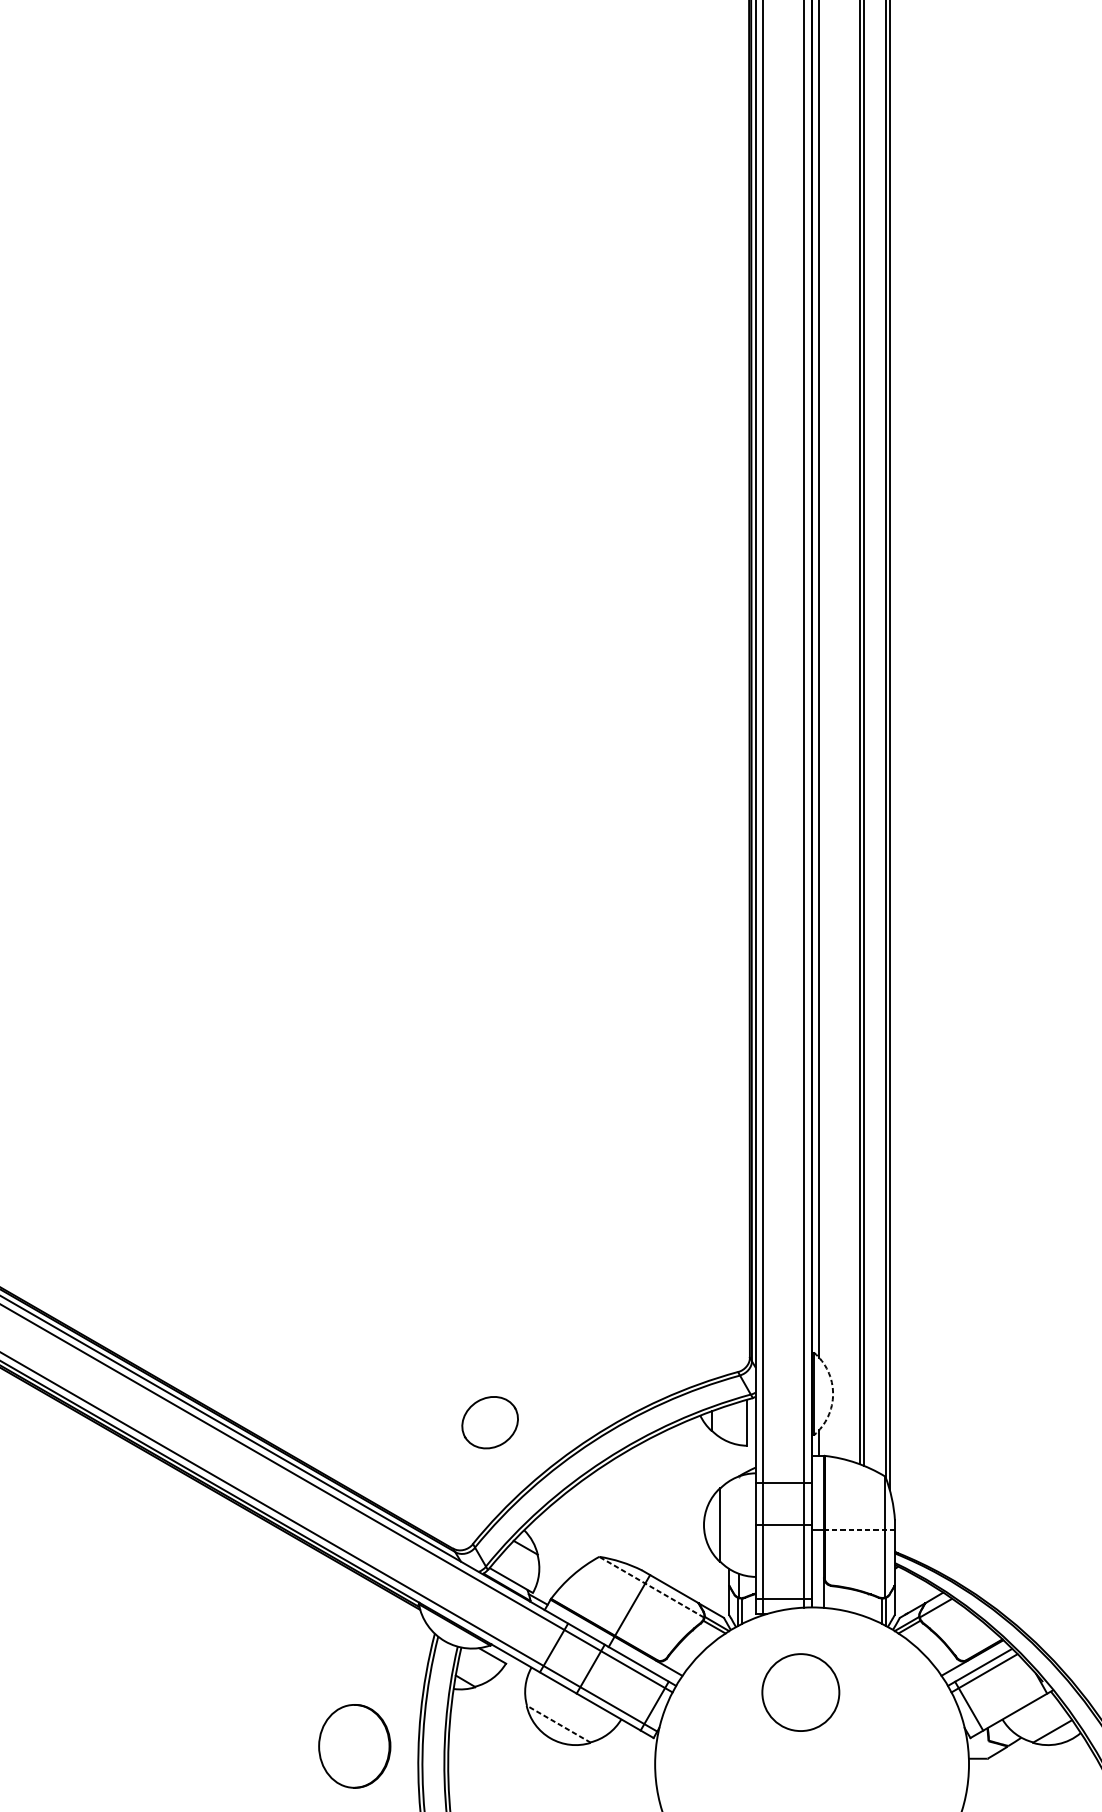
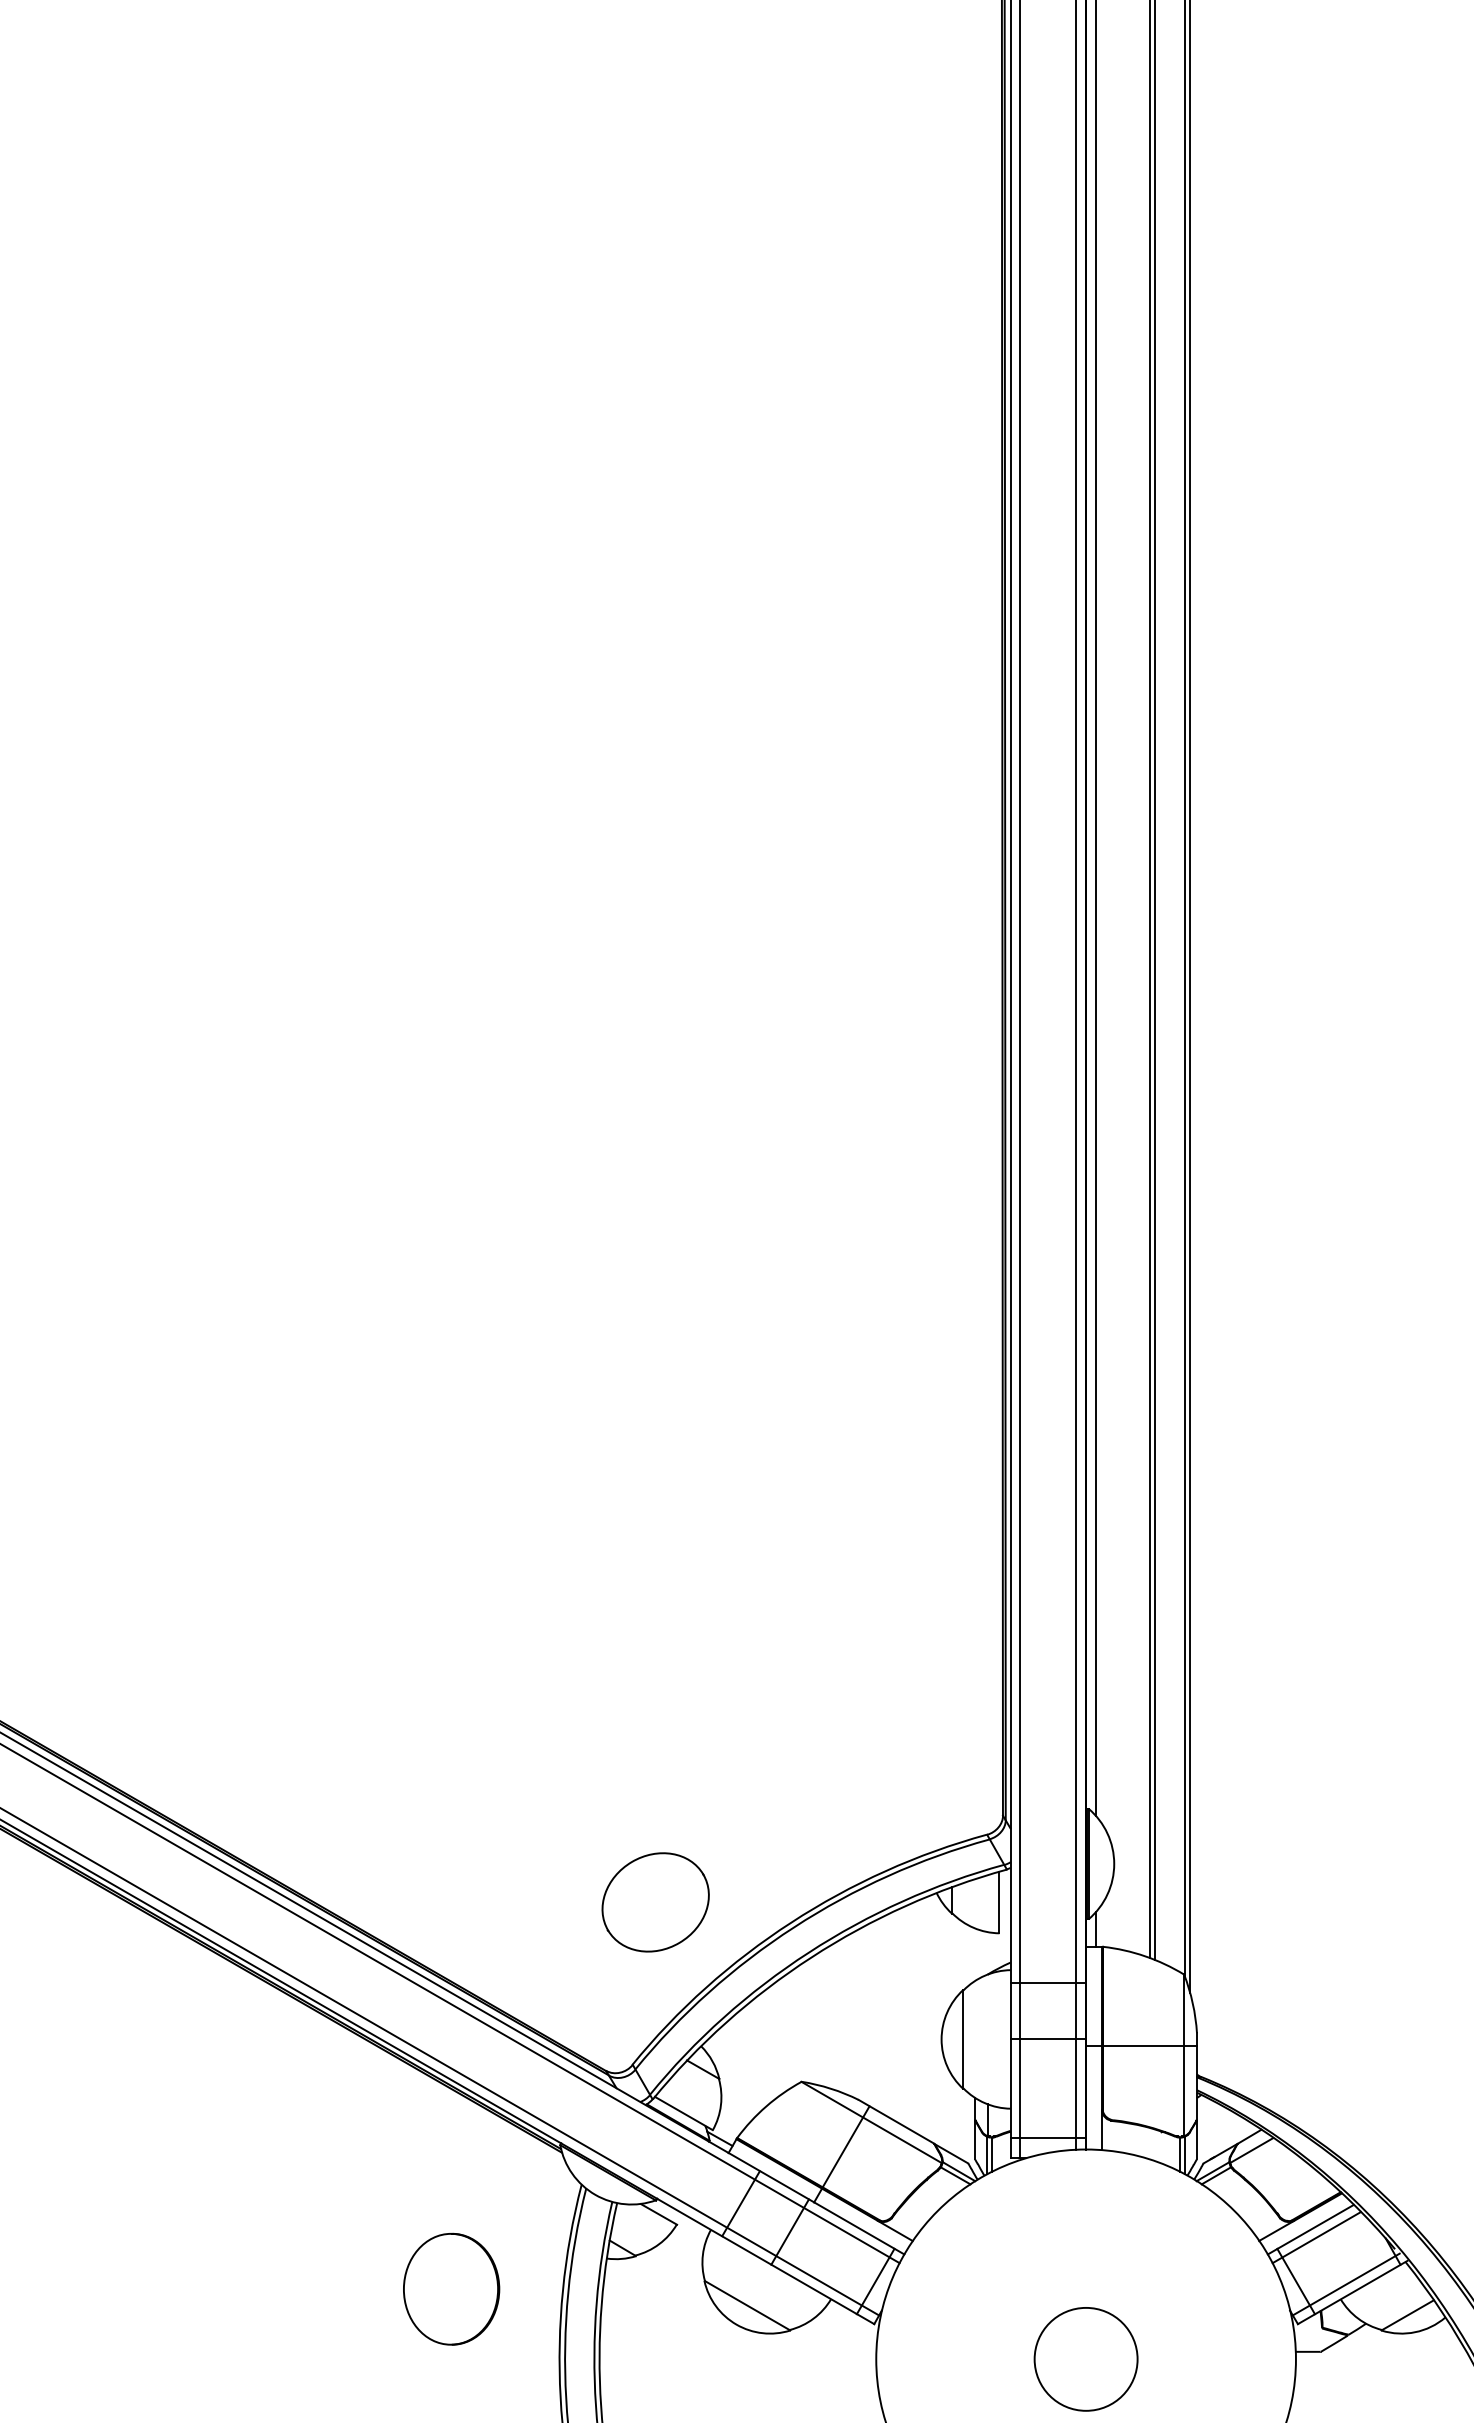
arc: (833, 1394) -> (1114, 1864), dashed -> solid
part: (490, 1422) -> (655, 1902), size x1.43
line: (859, 1529) -> (1149, 2045), dashed -> solid
line: (651, 1587) -> (871, 2122), dashed -> solid
circle: (800, 1692) -> (1085, 2359), moved
line: (1006, 1708) -> (1345, 2284), added
line: (558, 1724) -> (747, 2305), dashed -> solid
part: (354, 1745) -> (451, 2288), moved

